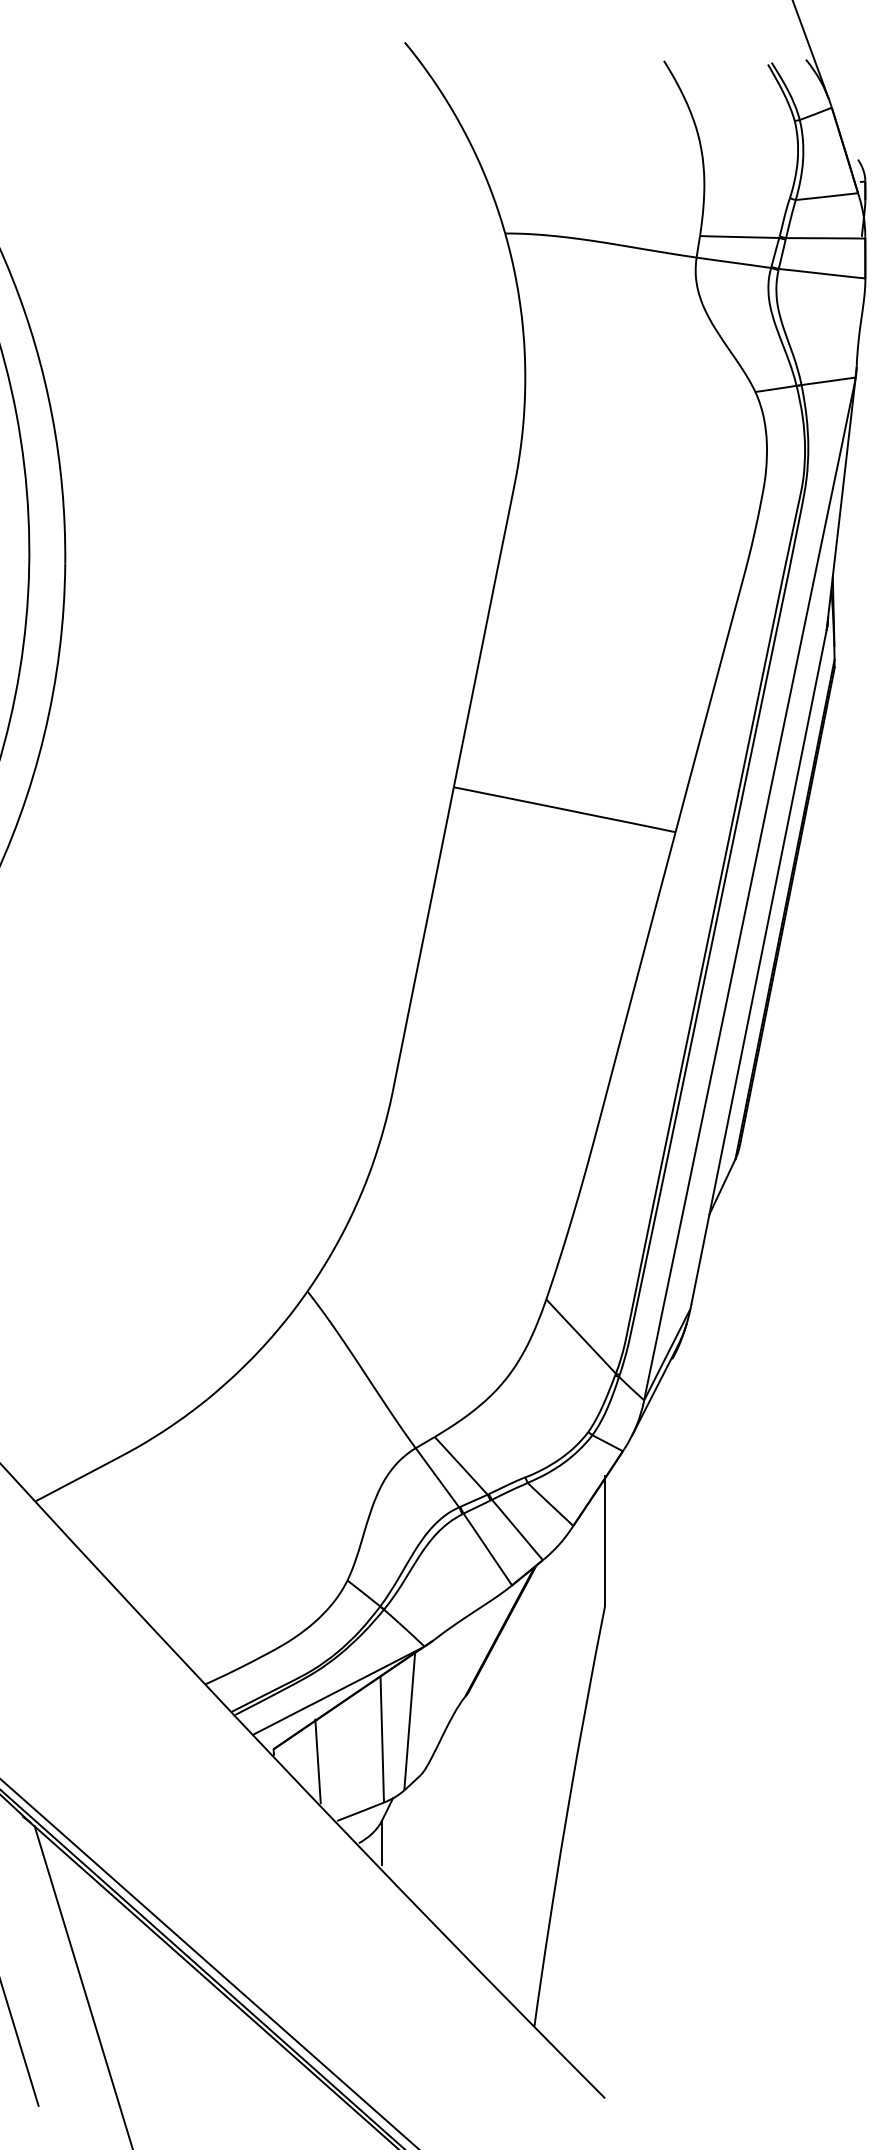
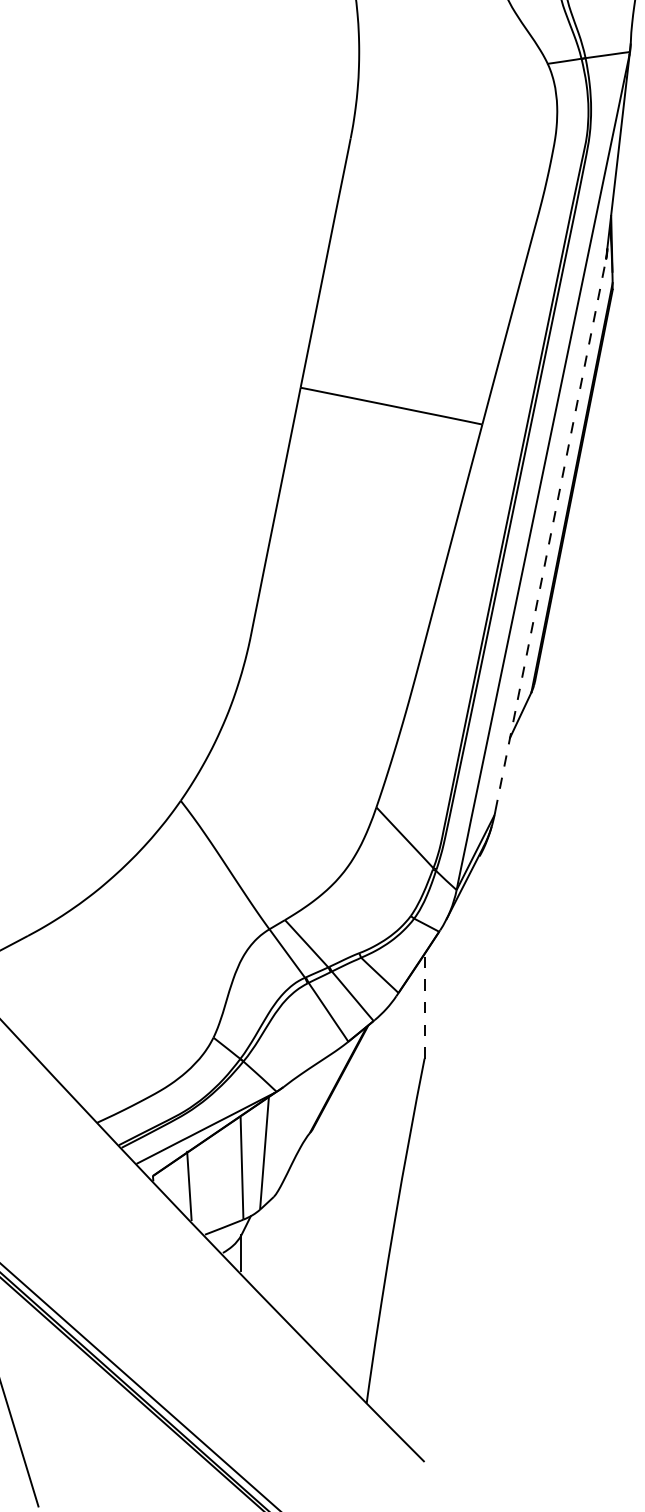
line: (759, 966) -> (551, 534), solid -> dashed
line: (605, 1541) -> (424, 1005), solid -> dashed

